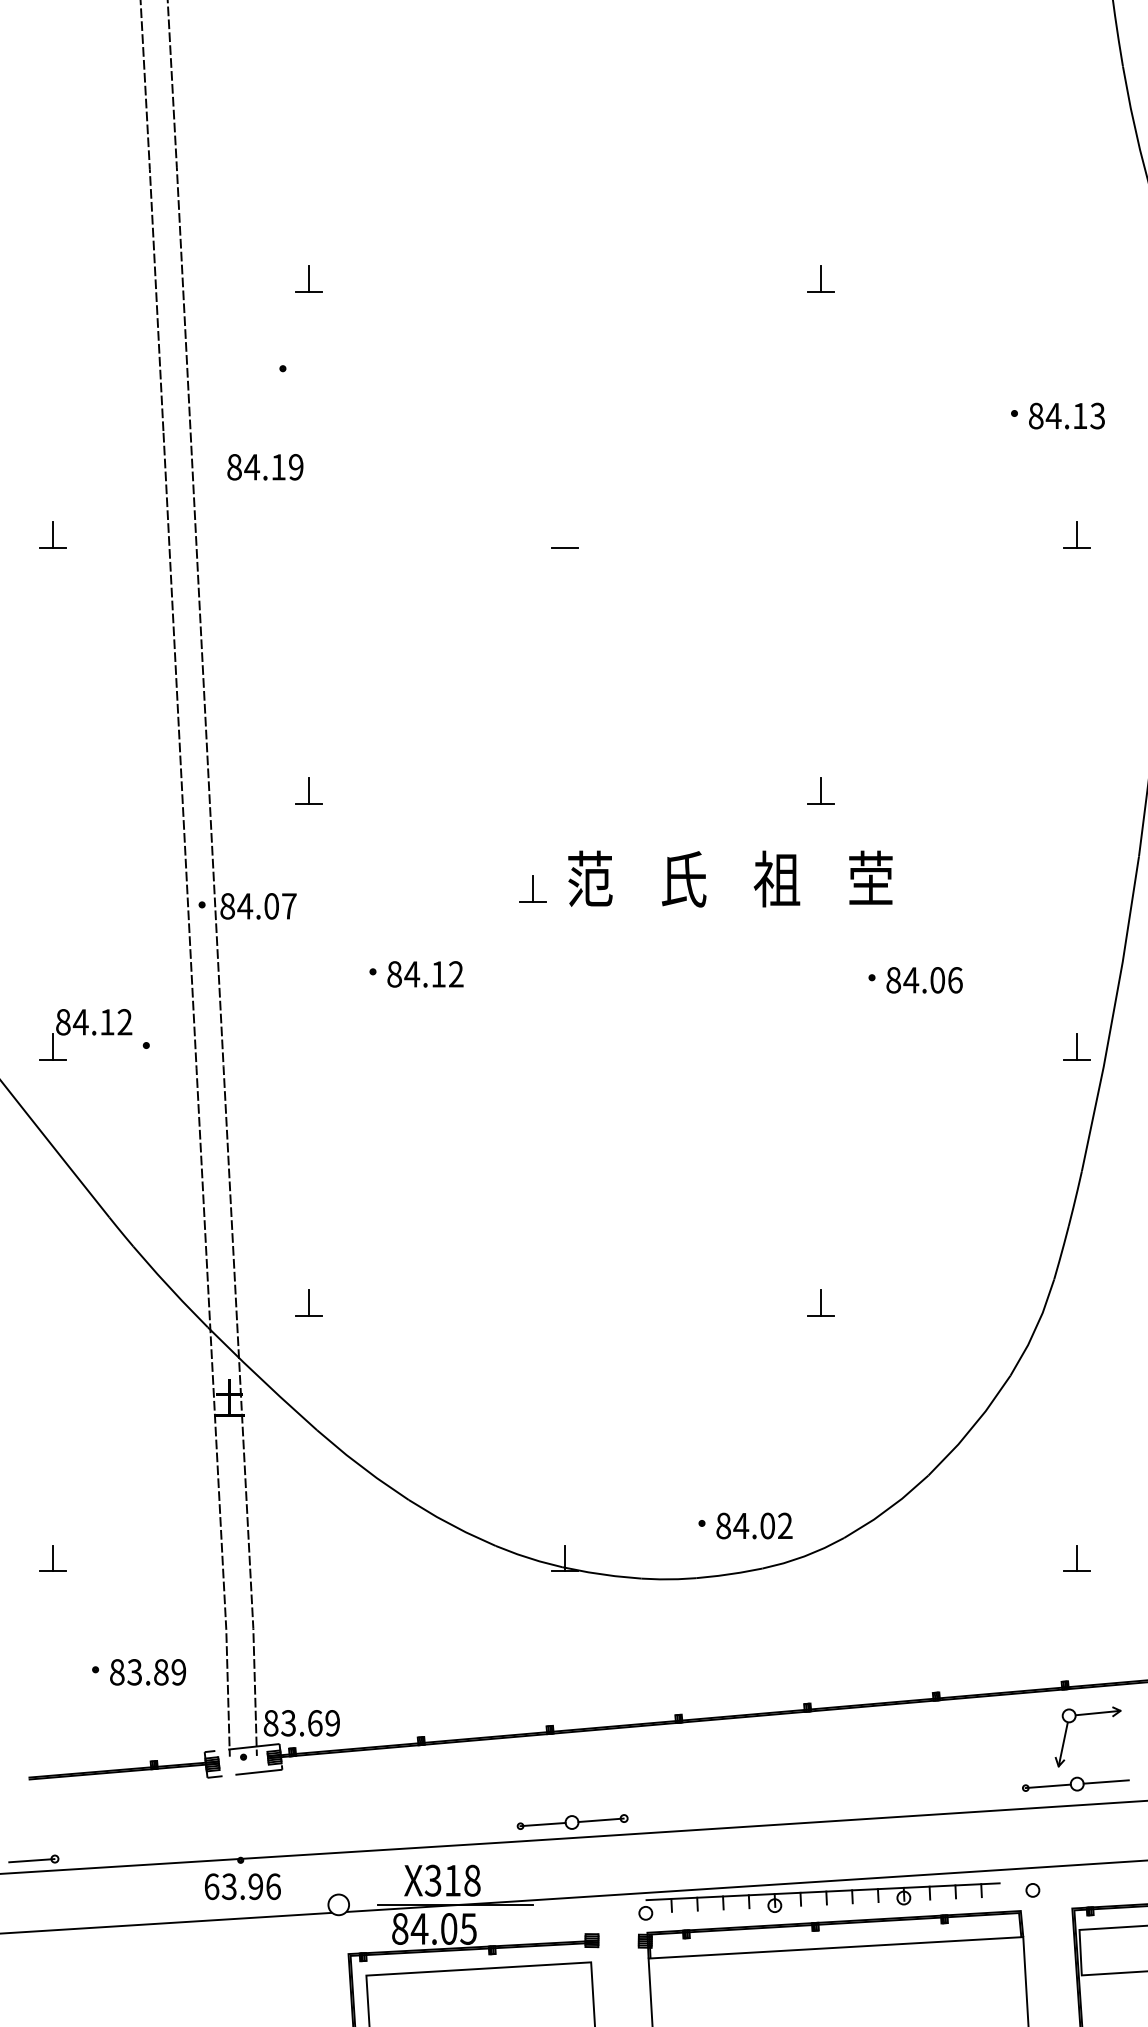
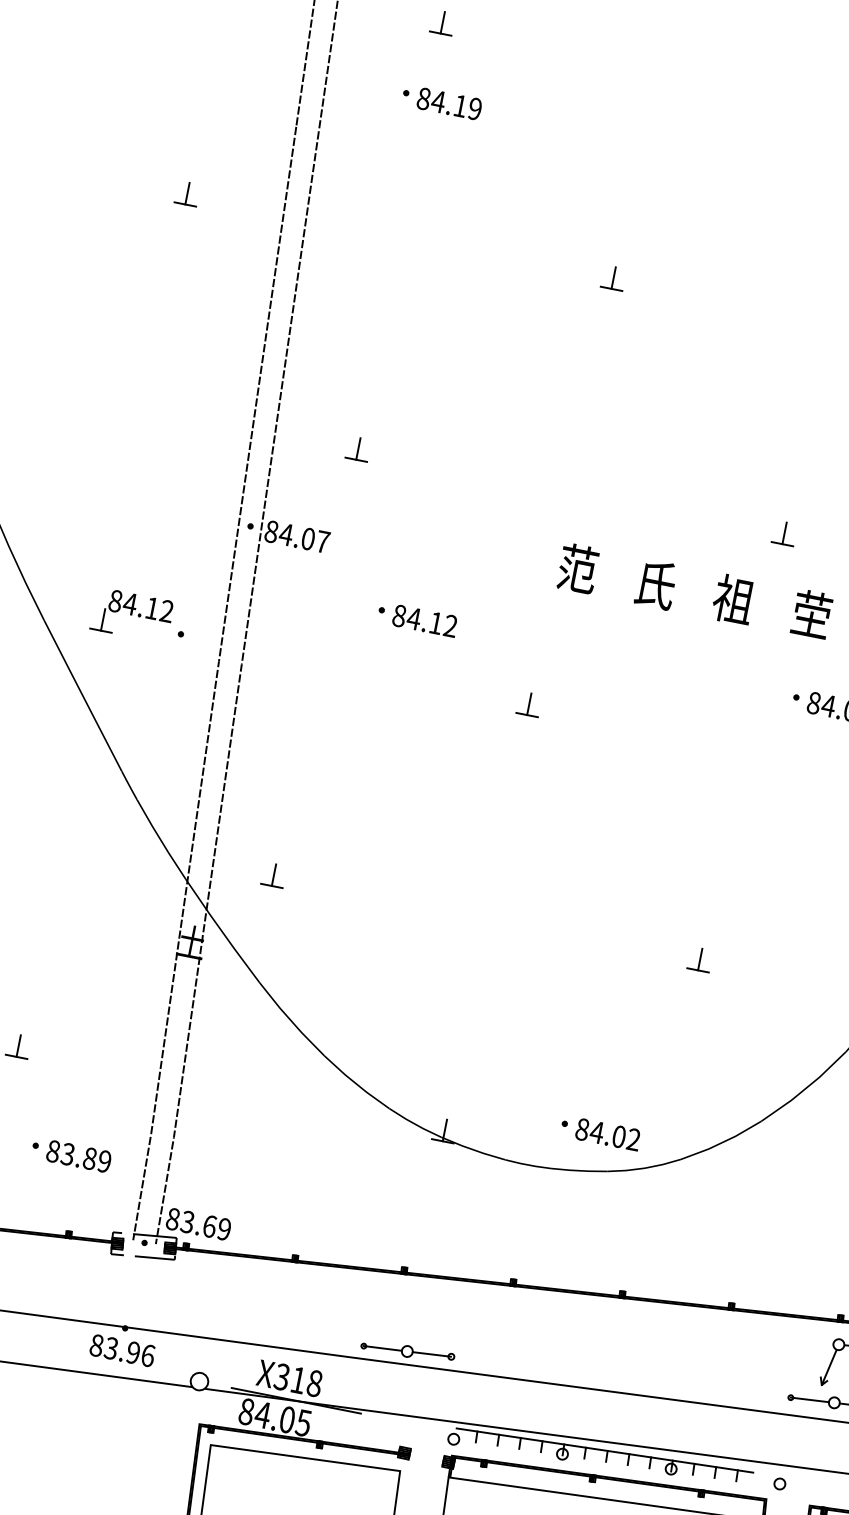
text: (265, 467) -> (449, 104), moved
line: (564, 534) -> (613, 277), added
part: (532, 888) -> (528, 704), moved
text: (211, 1886) -> (96, 1345), 63.96 -> 83.96

